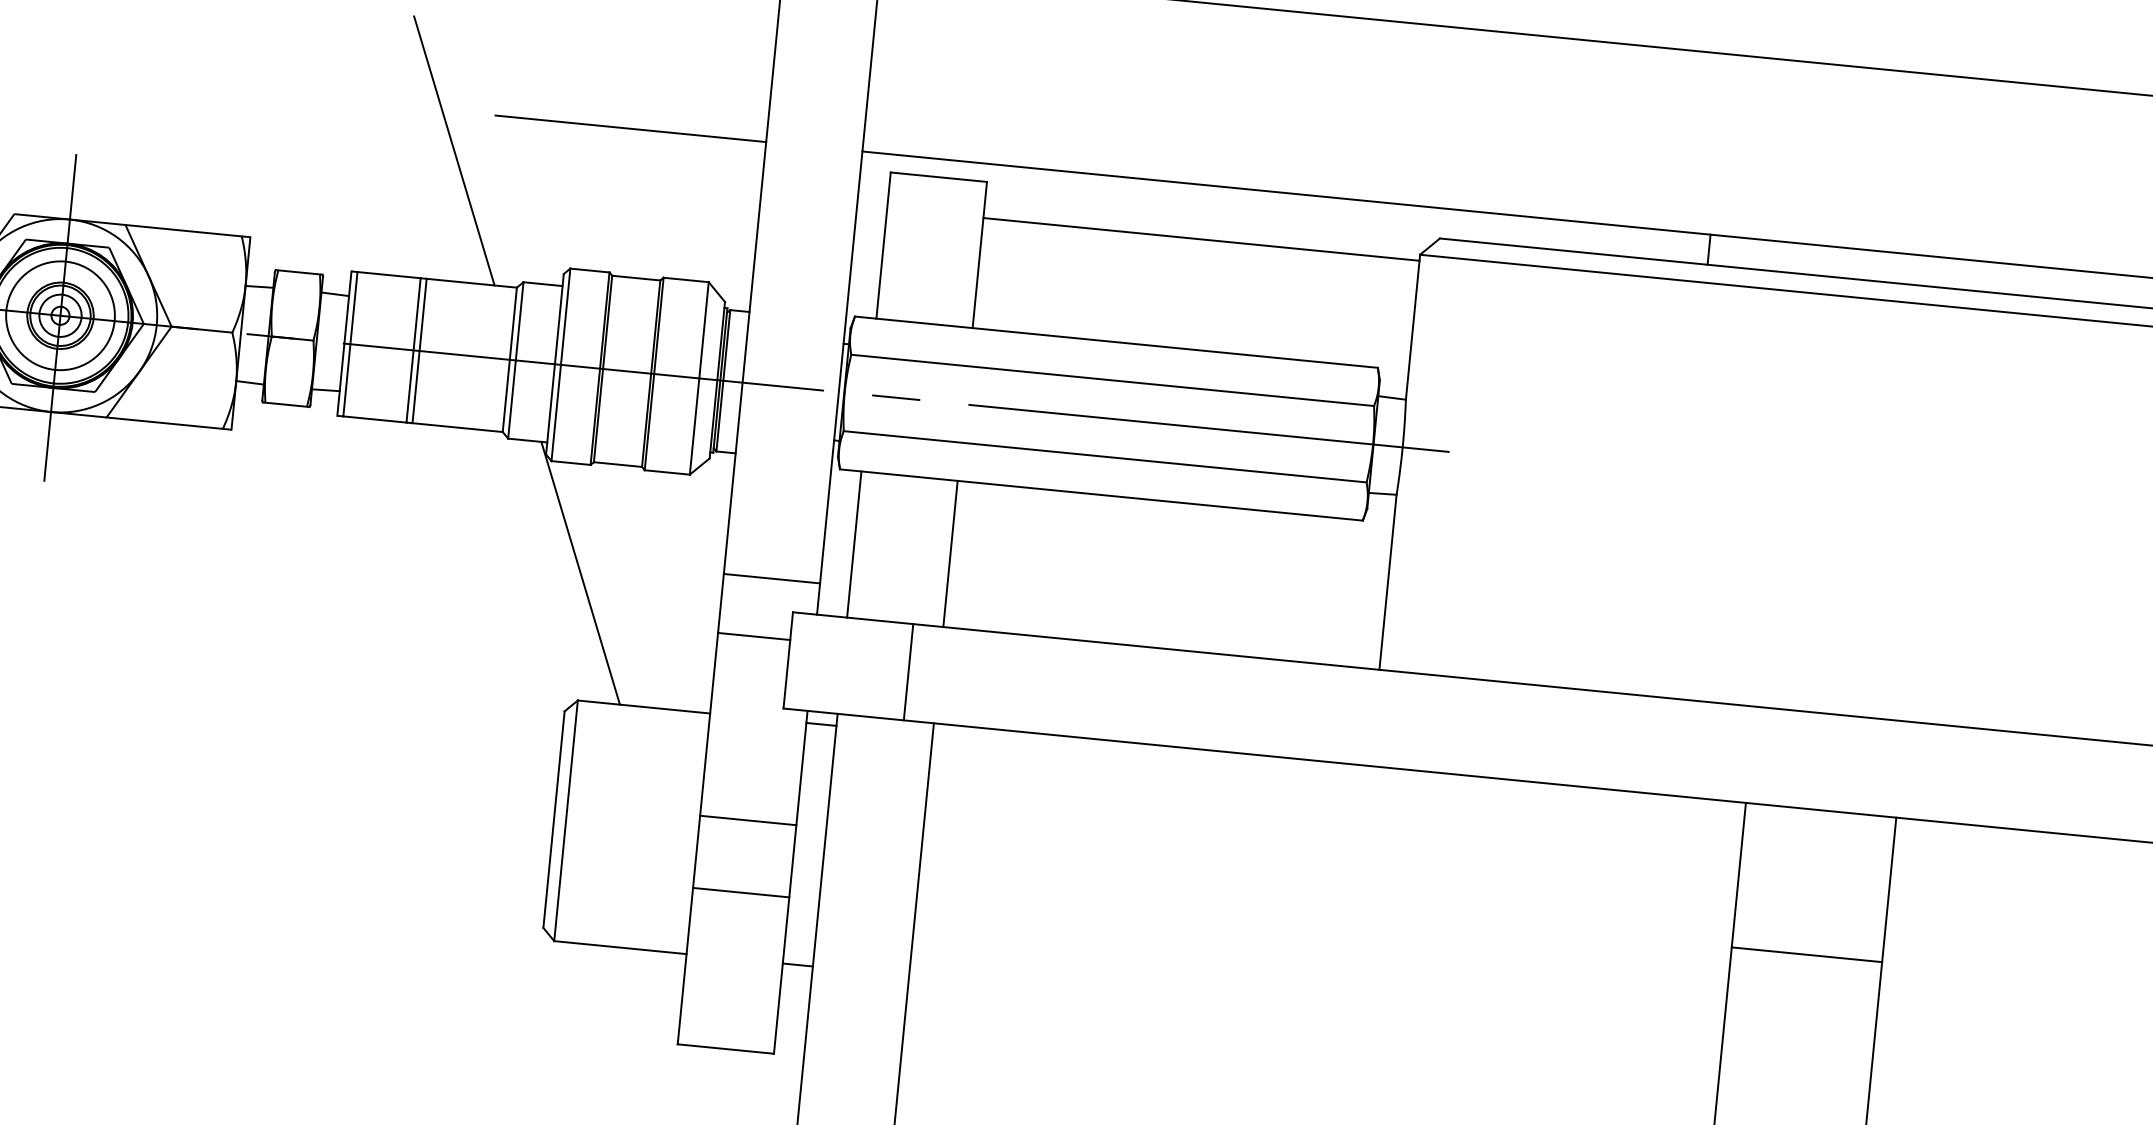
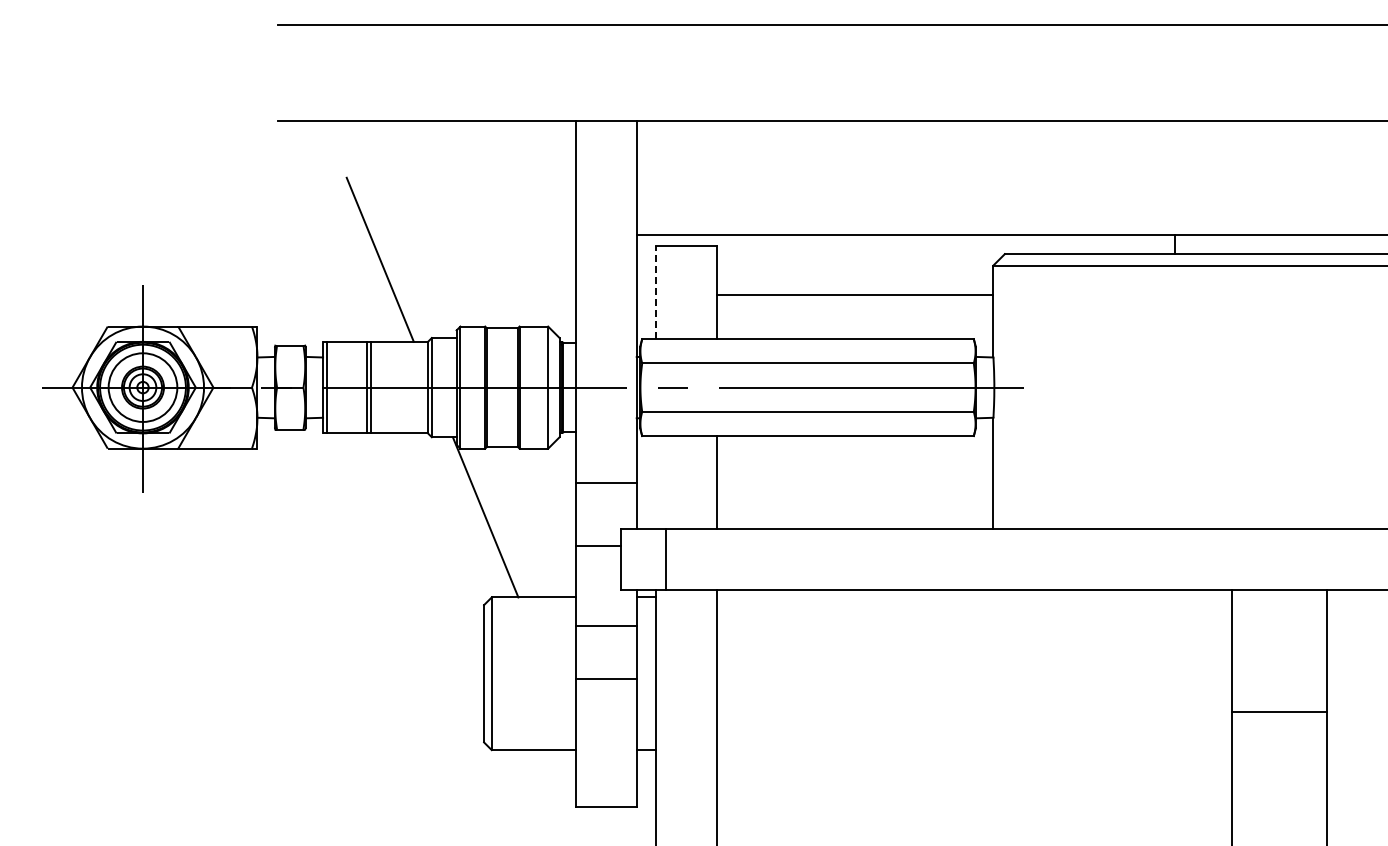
line: (630, 129) -> (489, 235), removed
line: (1200, 239) -> (854, 295), moved
line: (883, 245) -> (655, 292), solid -> dashed
line: (853, 544) -> (655, 482), removed
line: (770, 577) -> (605, 482), moved
line: (908, 670) -> (665, 558), moved
line: (747, 820) -> (605, 626), moved
line: (740, 893) -> (605, 679), moved
line: (1806, 954) -> (1279, 712), moved

